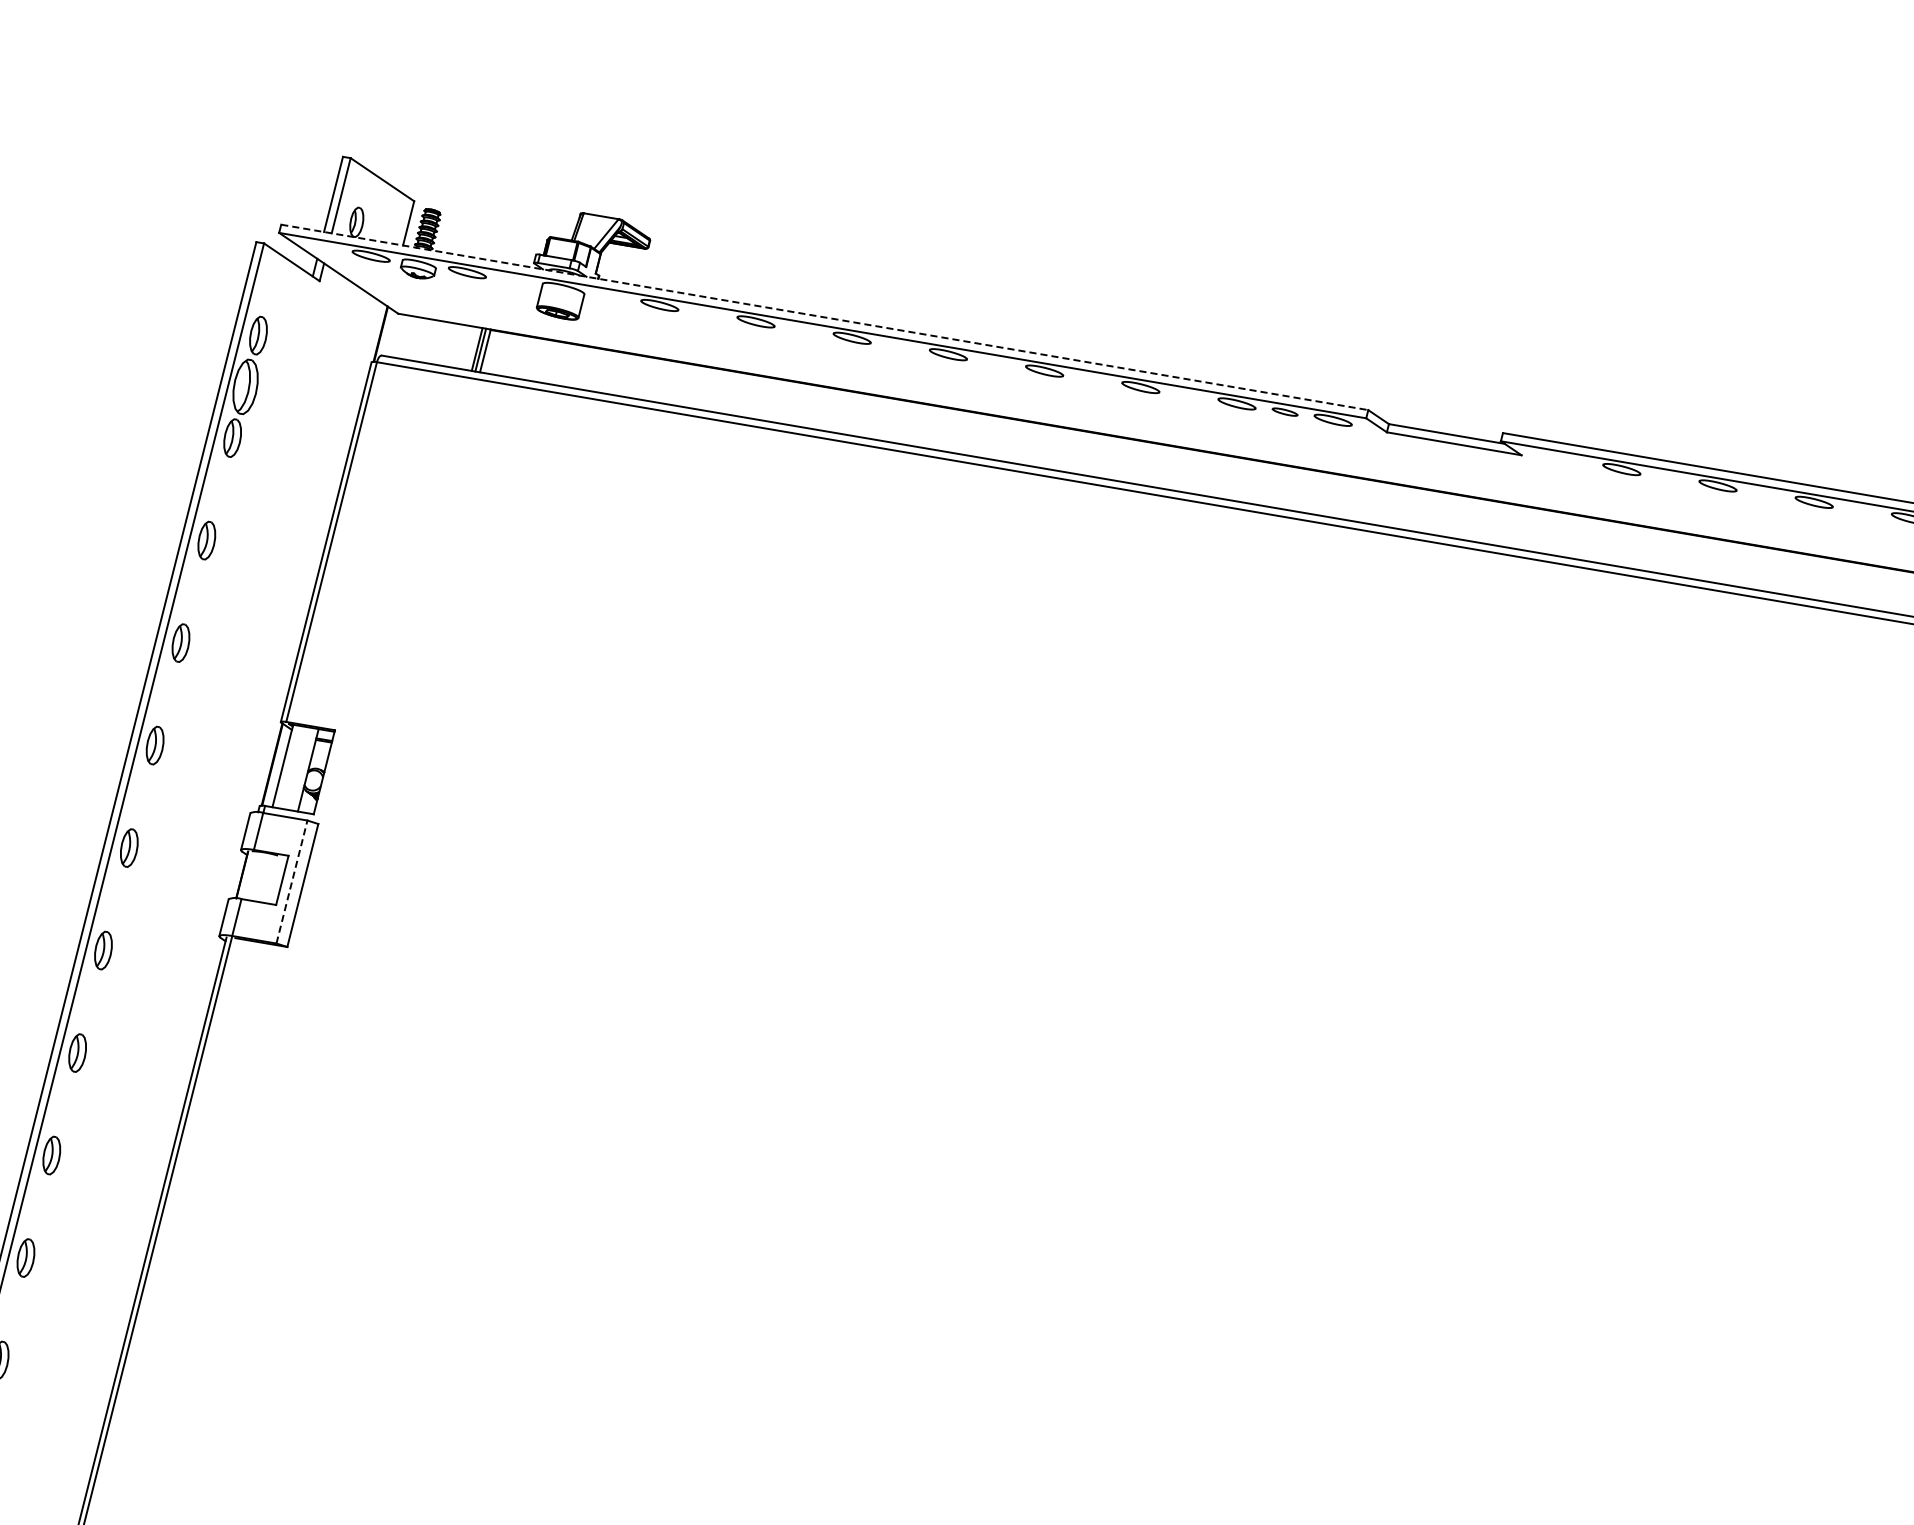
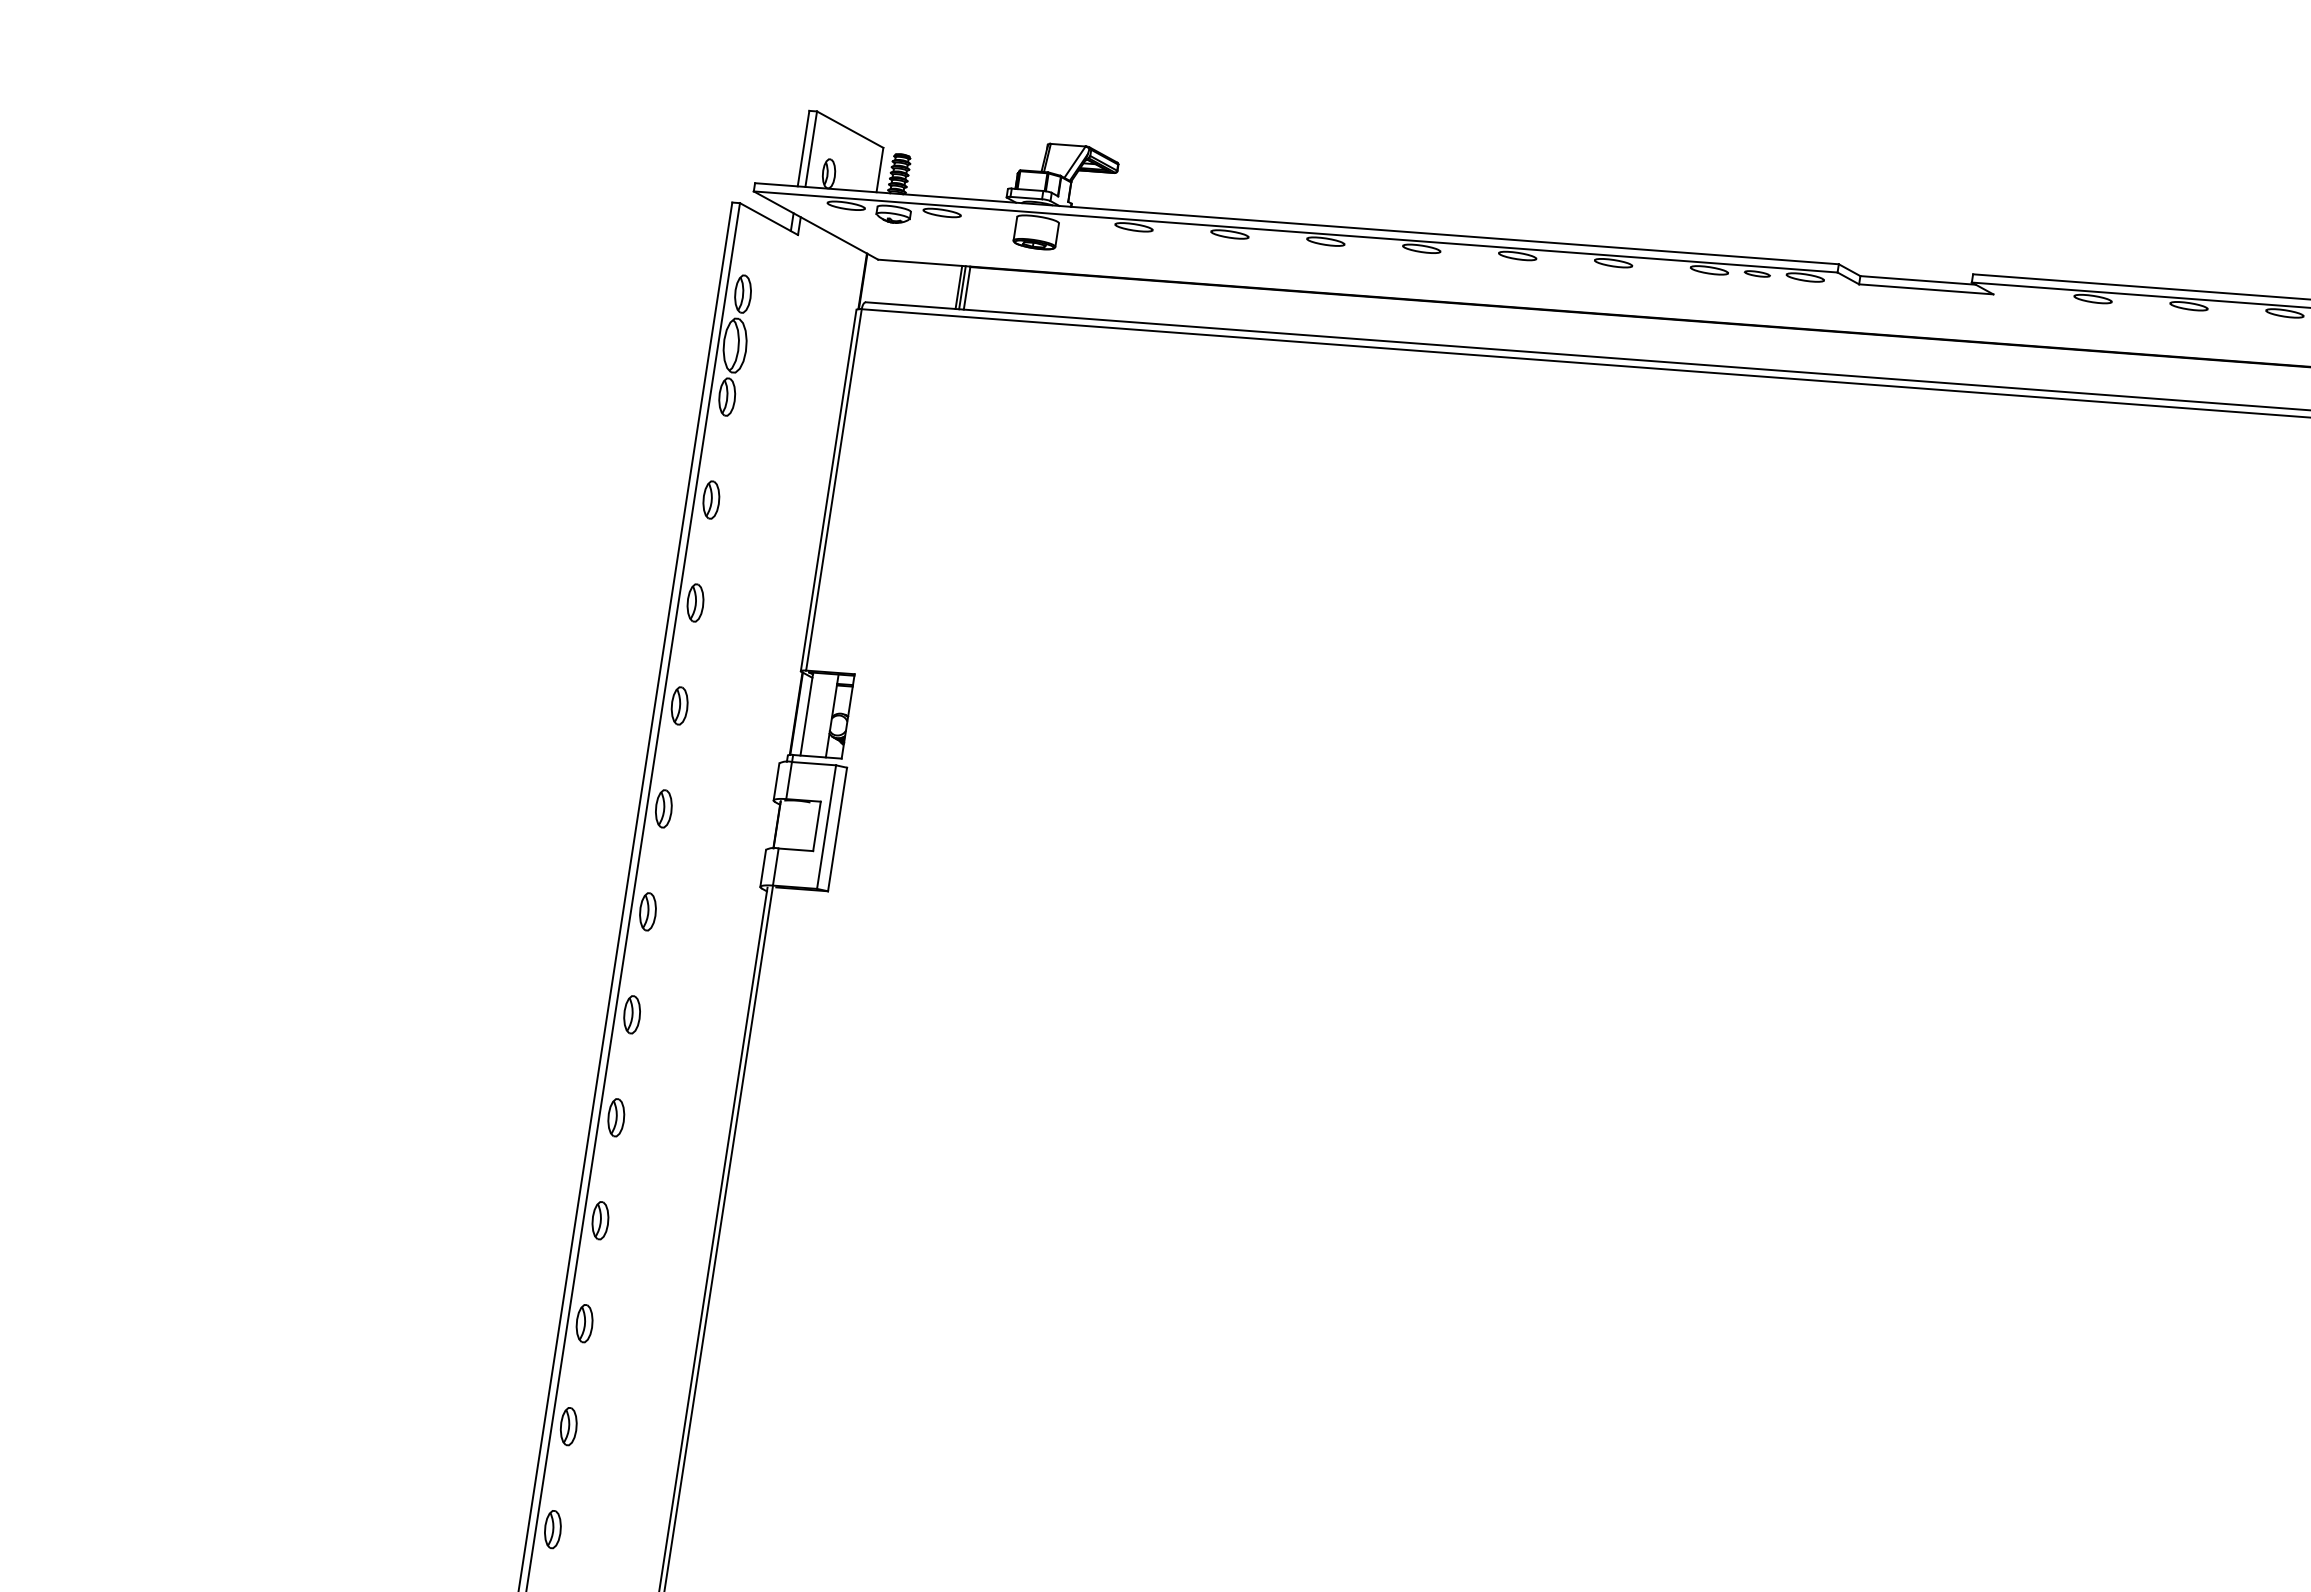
line: (825, 317) -> (1297, 223), dashed -> solid
line: (291, 881) -> (826, 826), dashed -> solid

